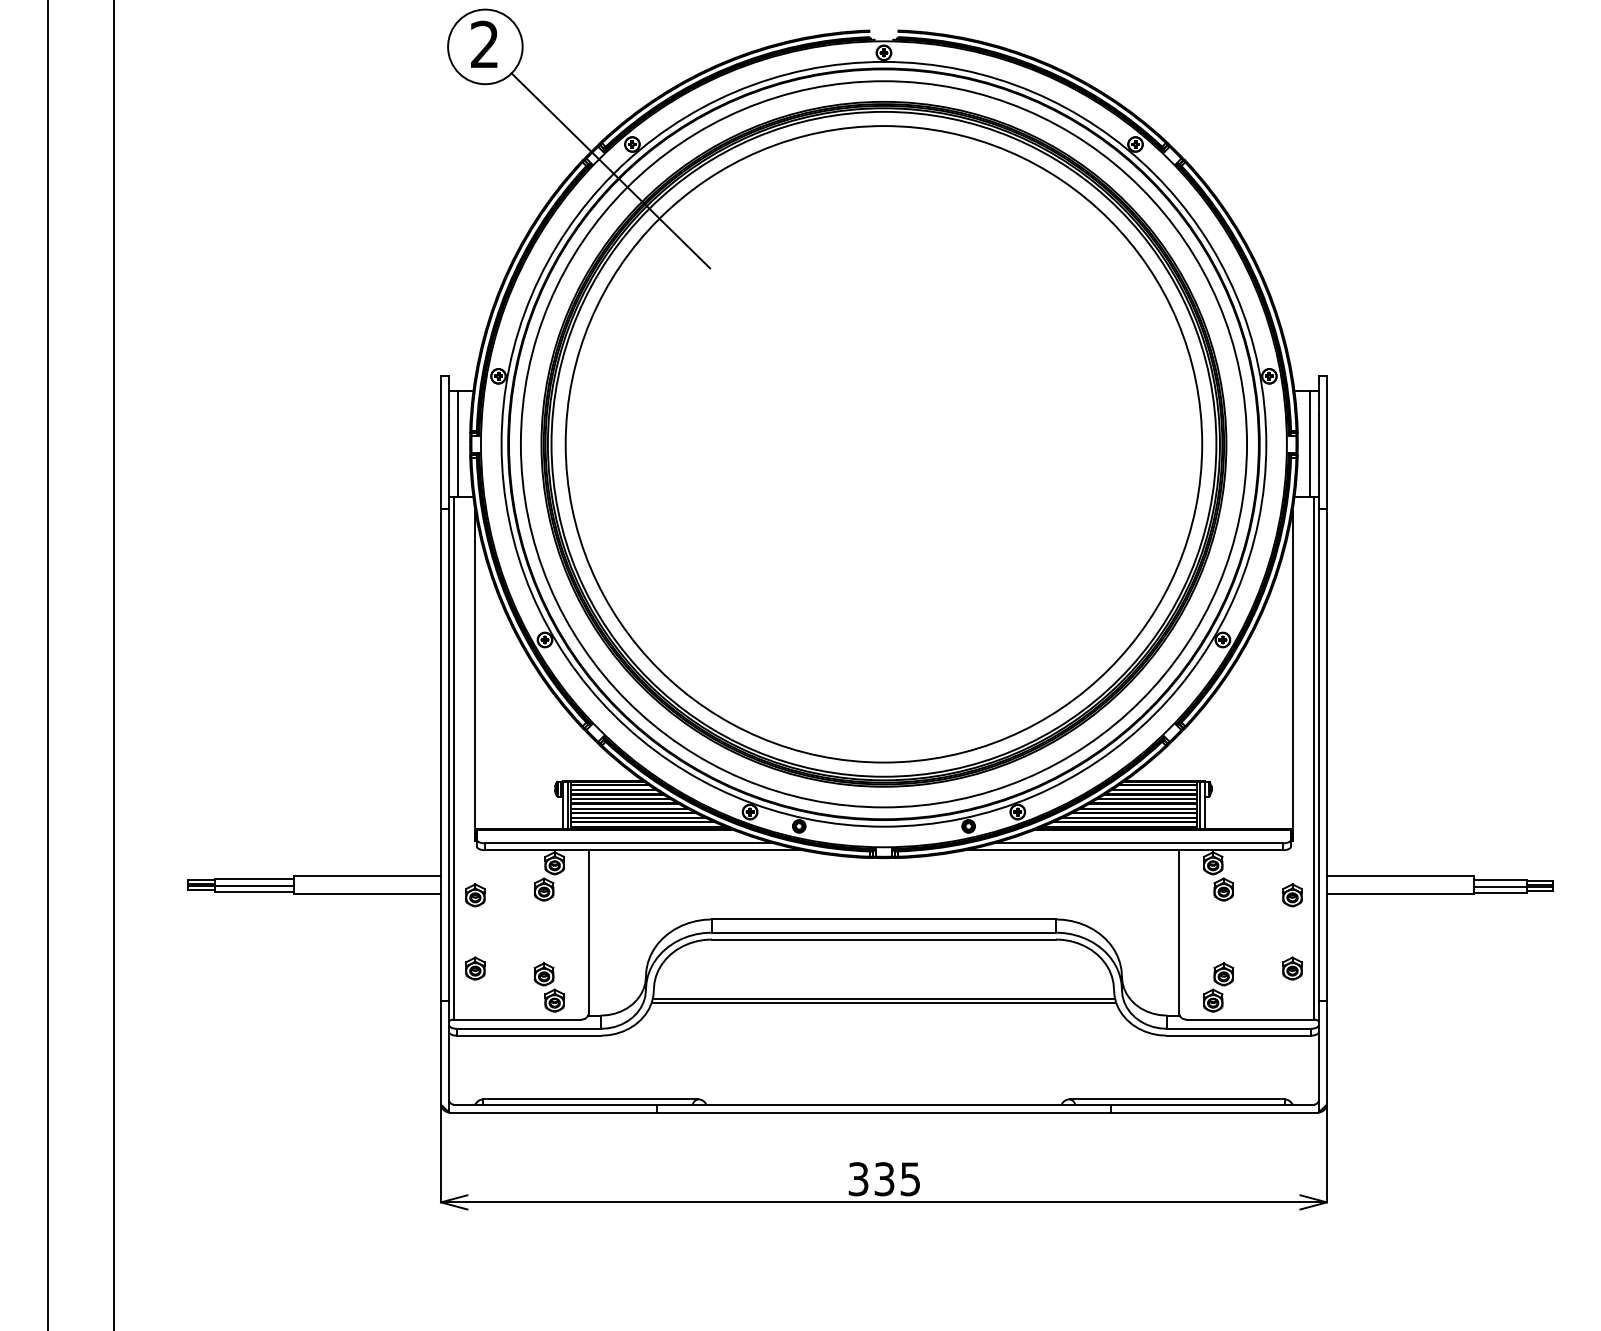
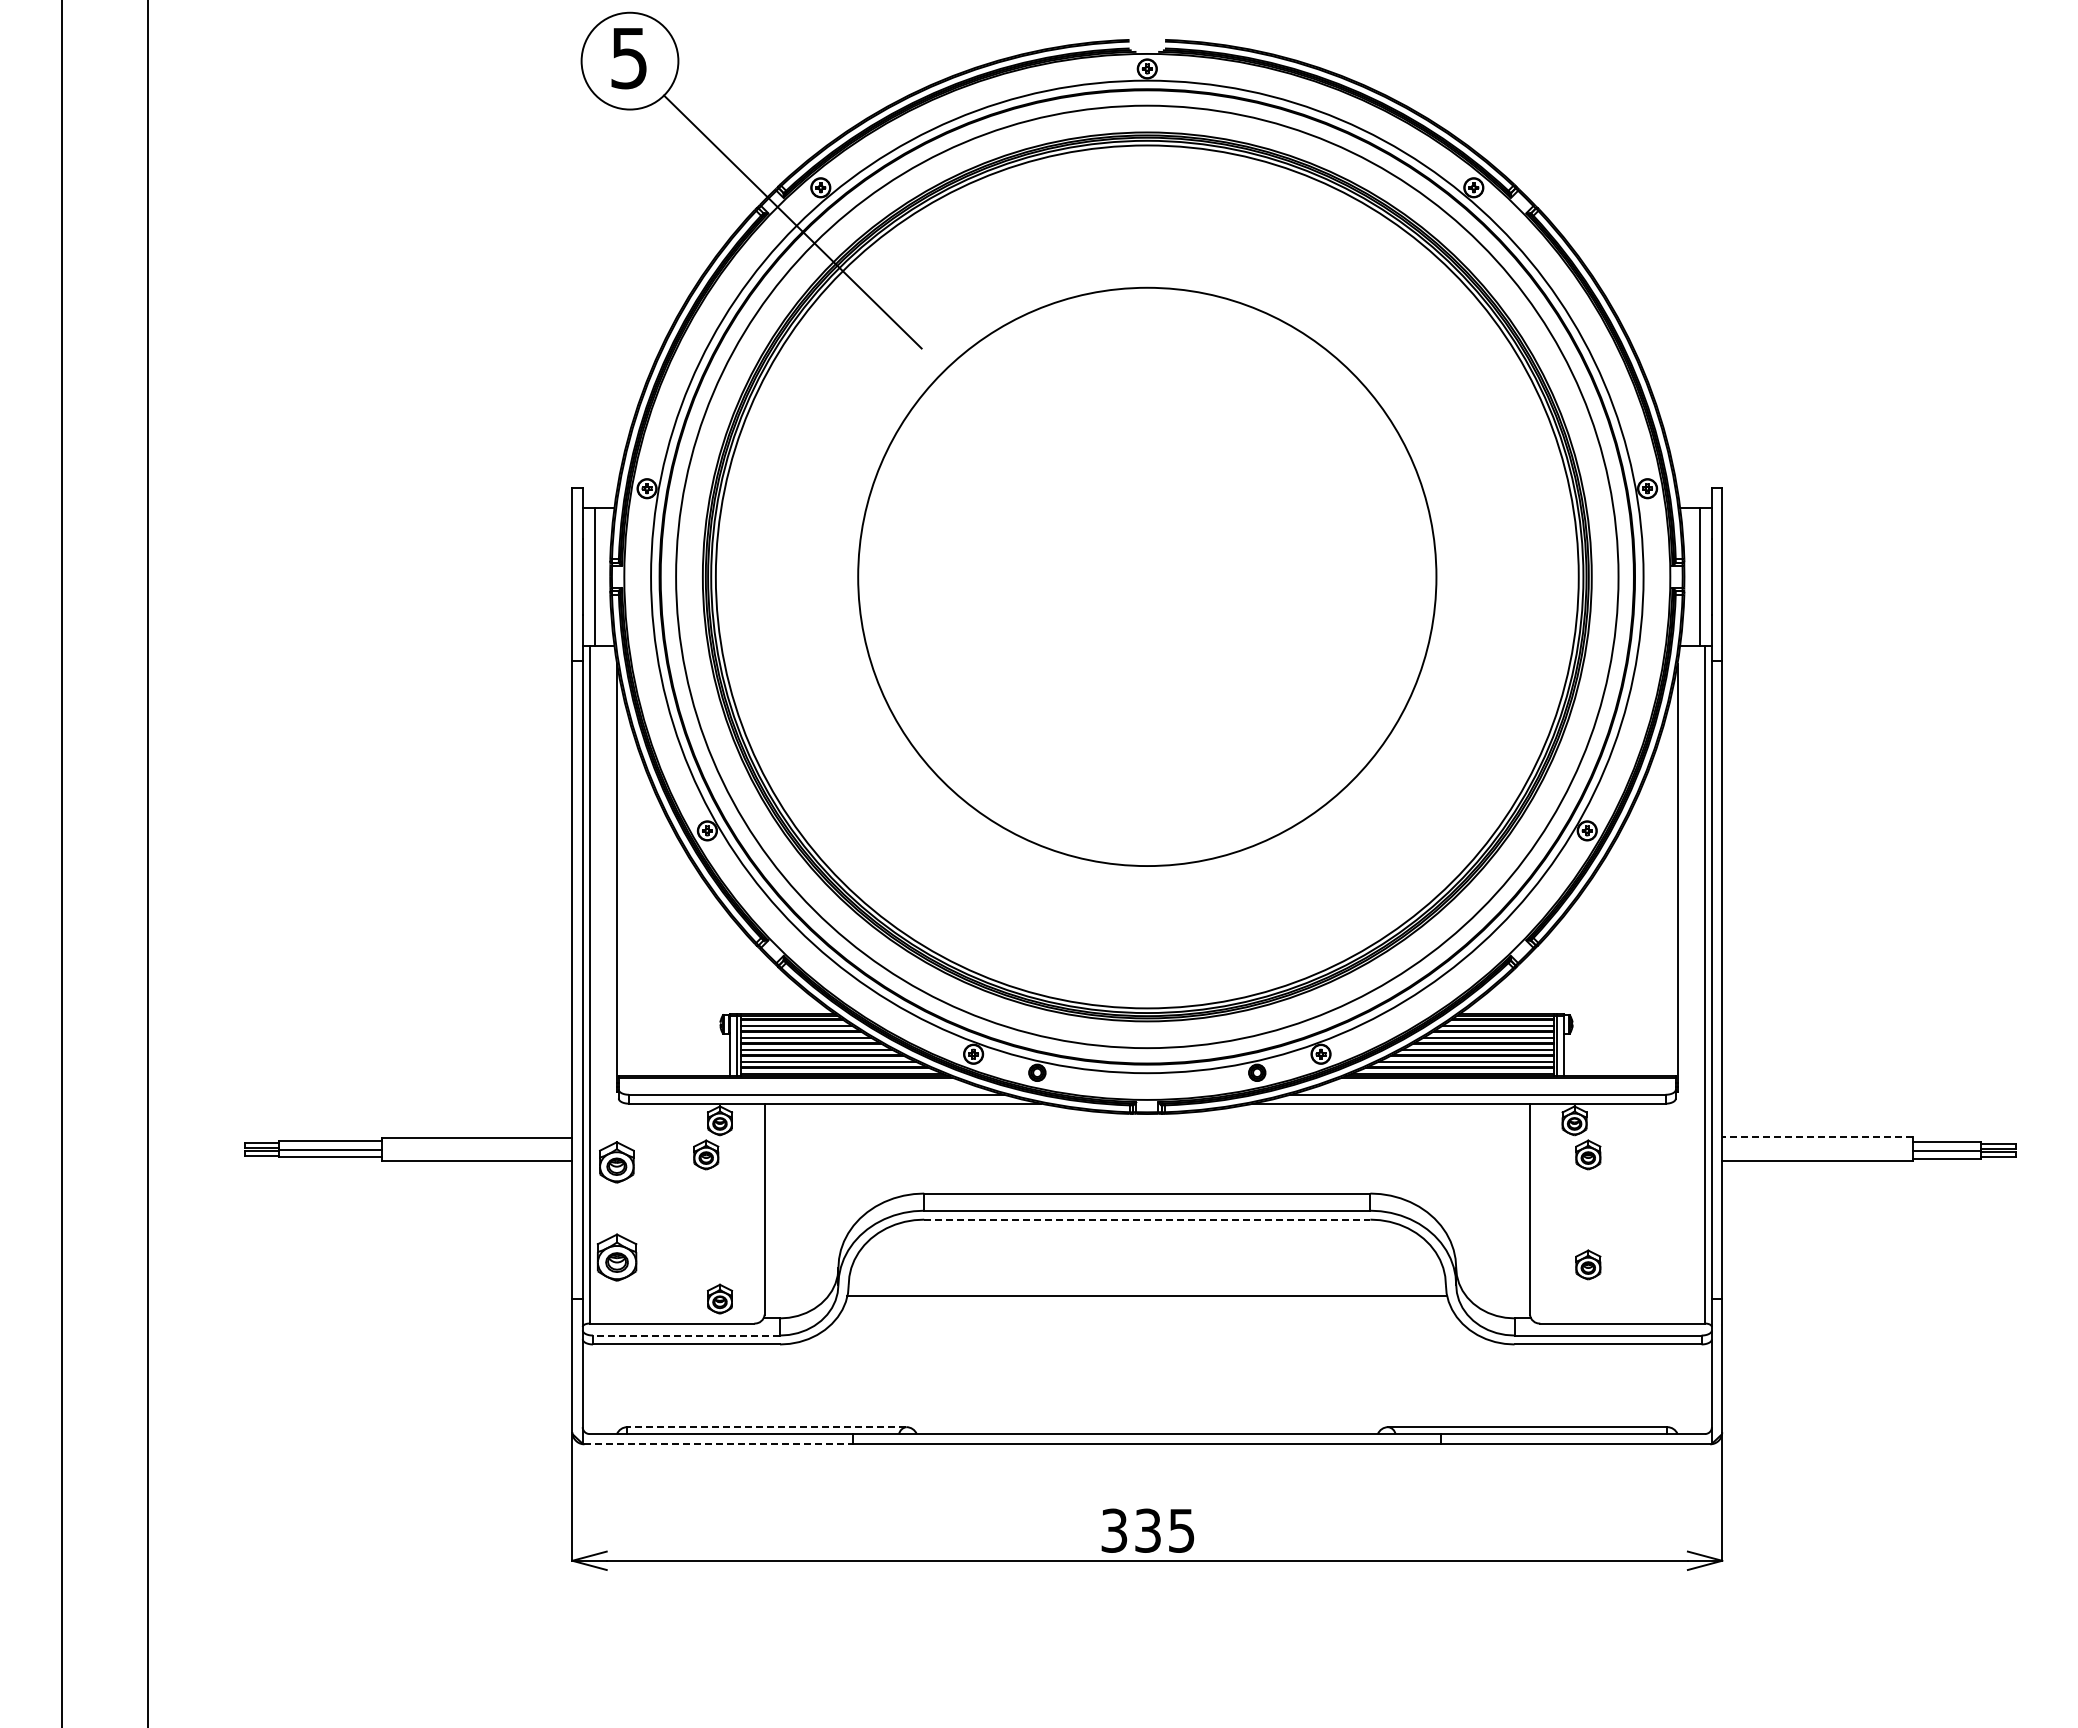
text: (484, 44) -> (628, 58), 2 -> 5
circle: (884, 443) -> (1147, 576), size x0.7
line: (1399, 876) -> (1816, 1137), solid -> dashed
part: (1292, 894) -> (1677, 1161), removed
part: (475, 895) -> (617, 1162), size x1.4
line: (884, 939) -> (1147, 1219), solid -> dashed
part: (474, 968) -> (616, 1257), size x1.6
part: (1292, 968) -> (1677, 1257), removed
part: (544, 974) -> (706, 1264), removed
part: (1213, 1000) -> (1574, 1298), removed
line: (884, 1002) -> (1147, 1301), removed
line: (528, 1028) -> (686, 1335), solid -> dashed
line: (590, 1099) -> (766, 1427), solid -> dashed
line: (554, 1112) -> (719, 1444), solid -> dashed

